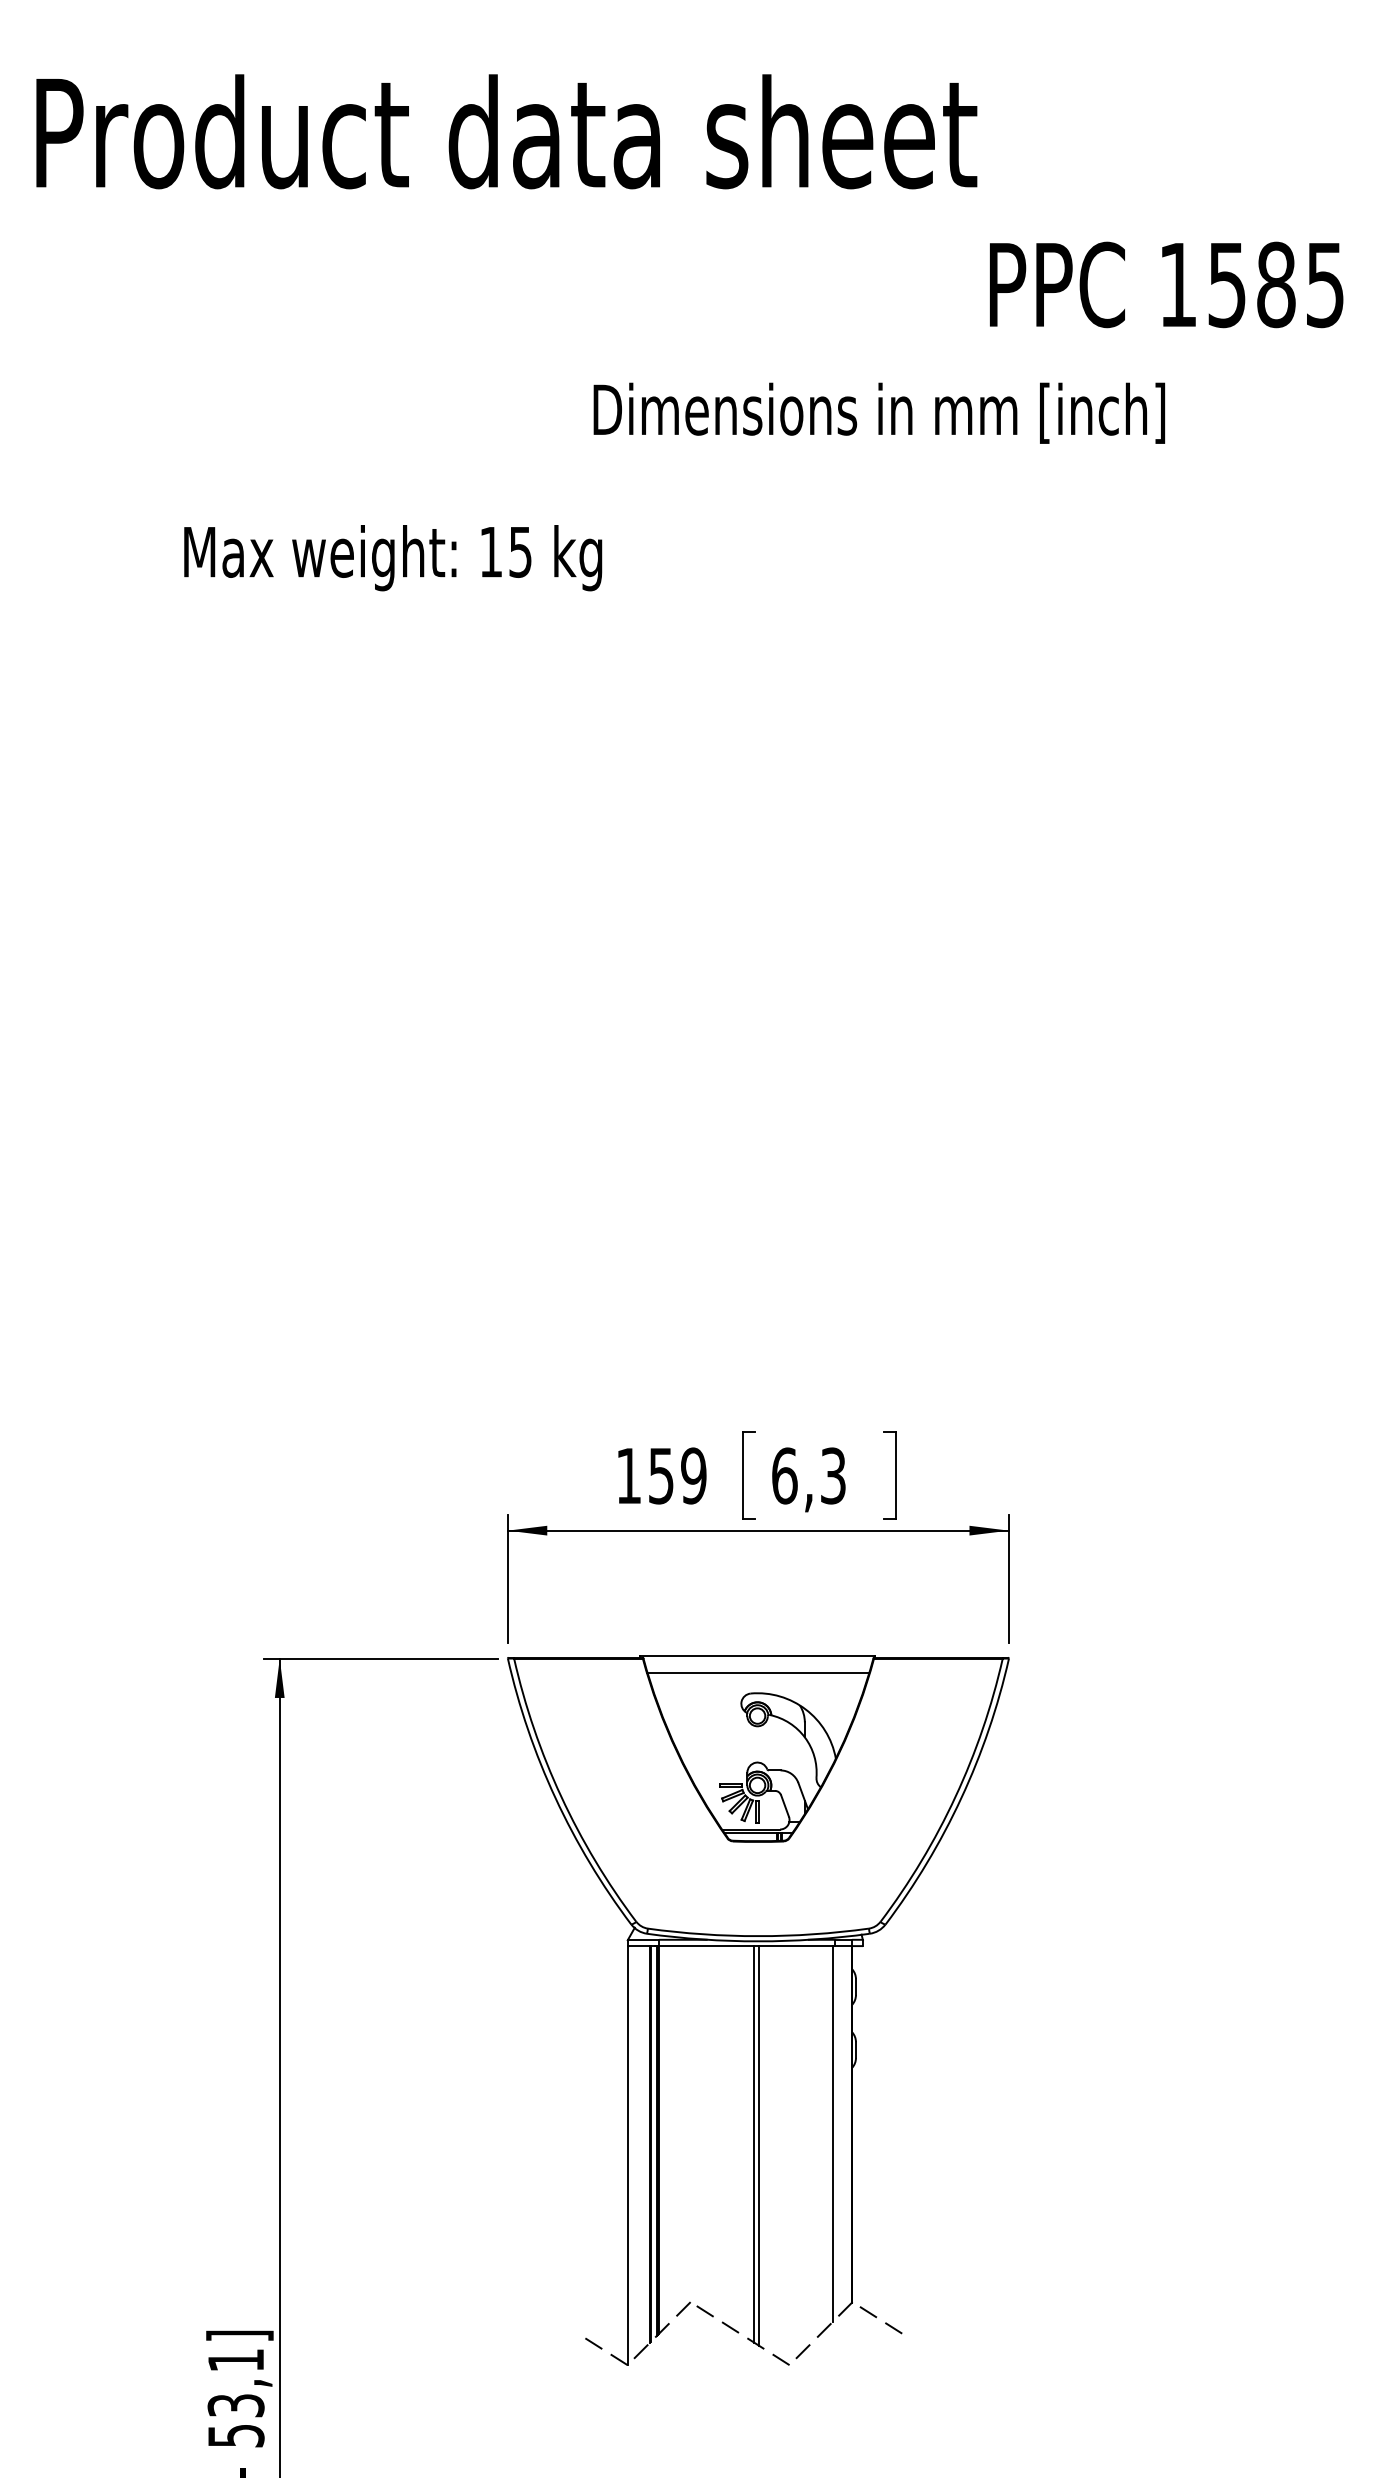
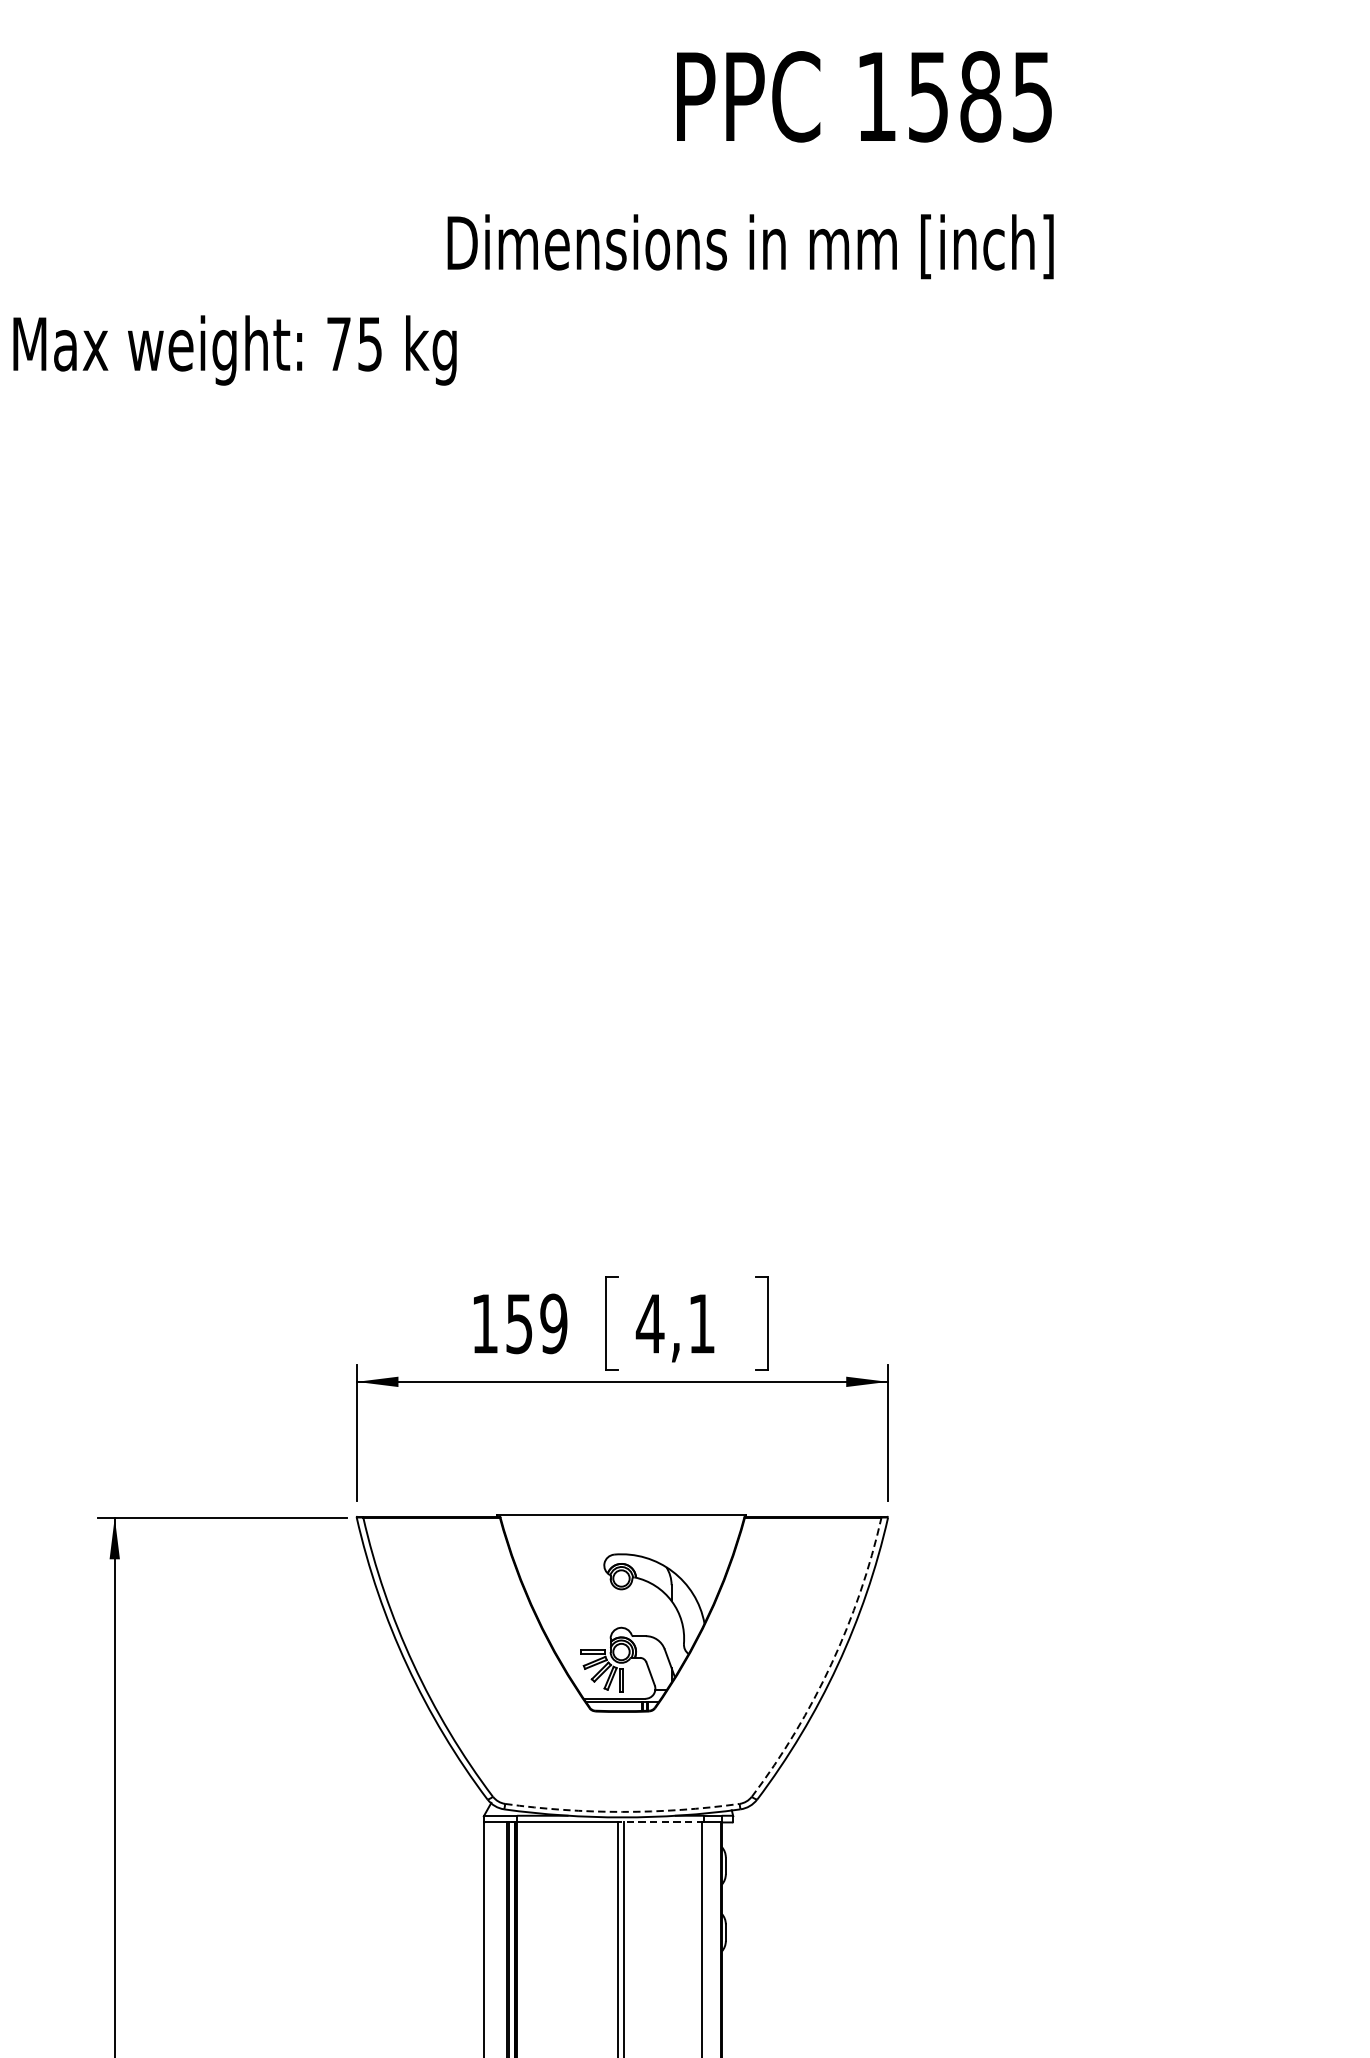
text: (1166, 284) -> (864, 96), moved
text: (879, 412) -> (750, 245), moved
text: (490, 552) -> (338, 344), 15 -> 75
text: (808, 1475) -> (675, 1323), 6,3 -> 4,1
line: (758, 1672) -> (622, 1532), removed
arc: (955, 1796) -> (831, 1663), solid -> dashed
arc: (758, 1936) -> (622, 1812), solid -> dashed
line: (794, 1946) -> (660, 1822), solid -> dashed

